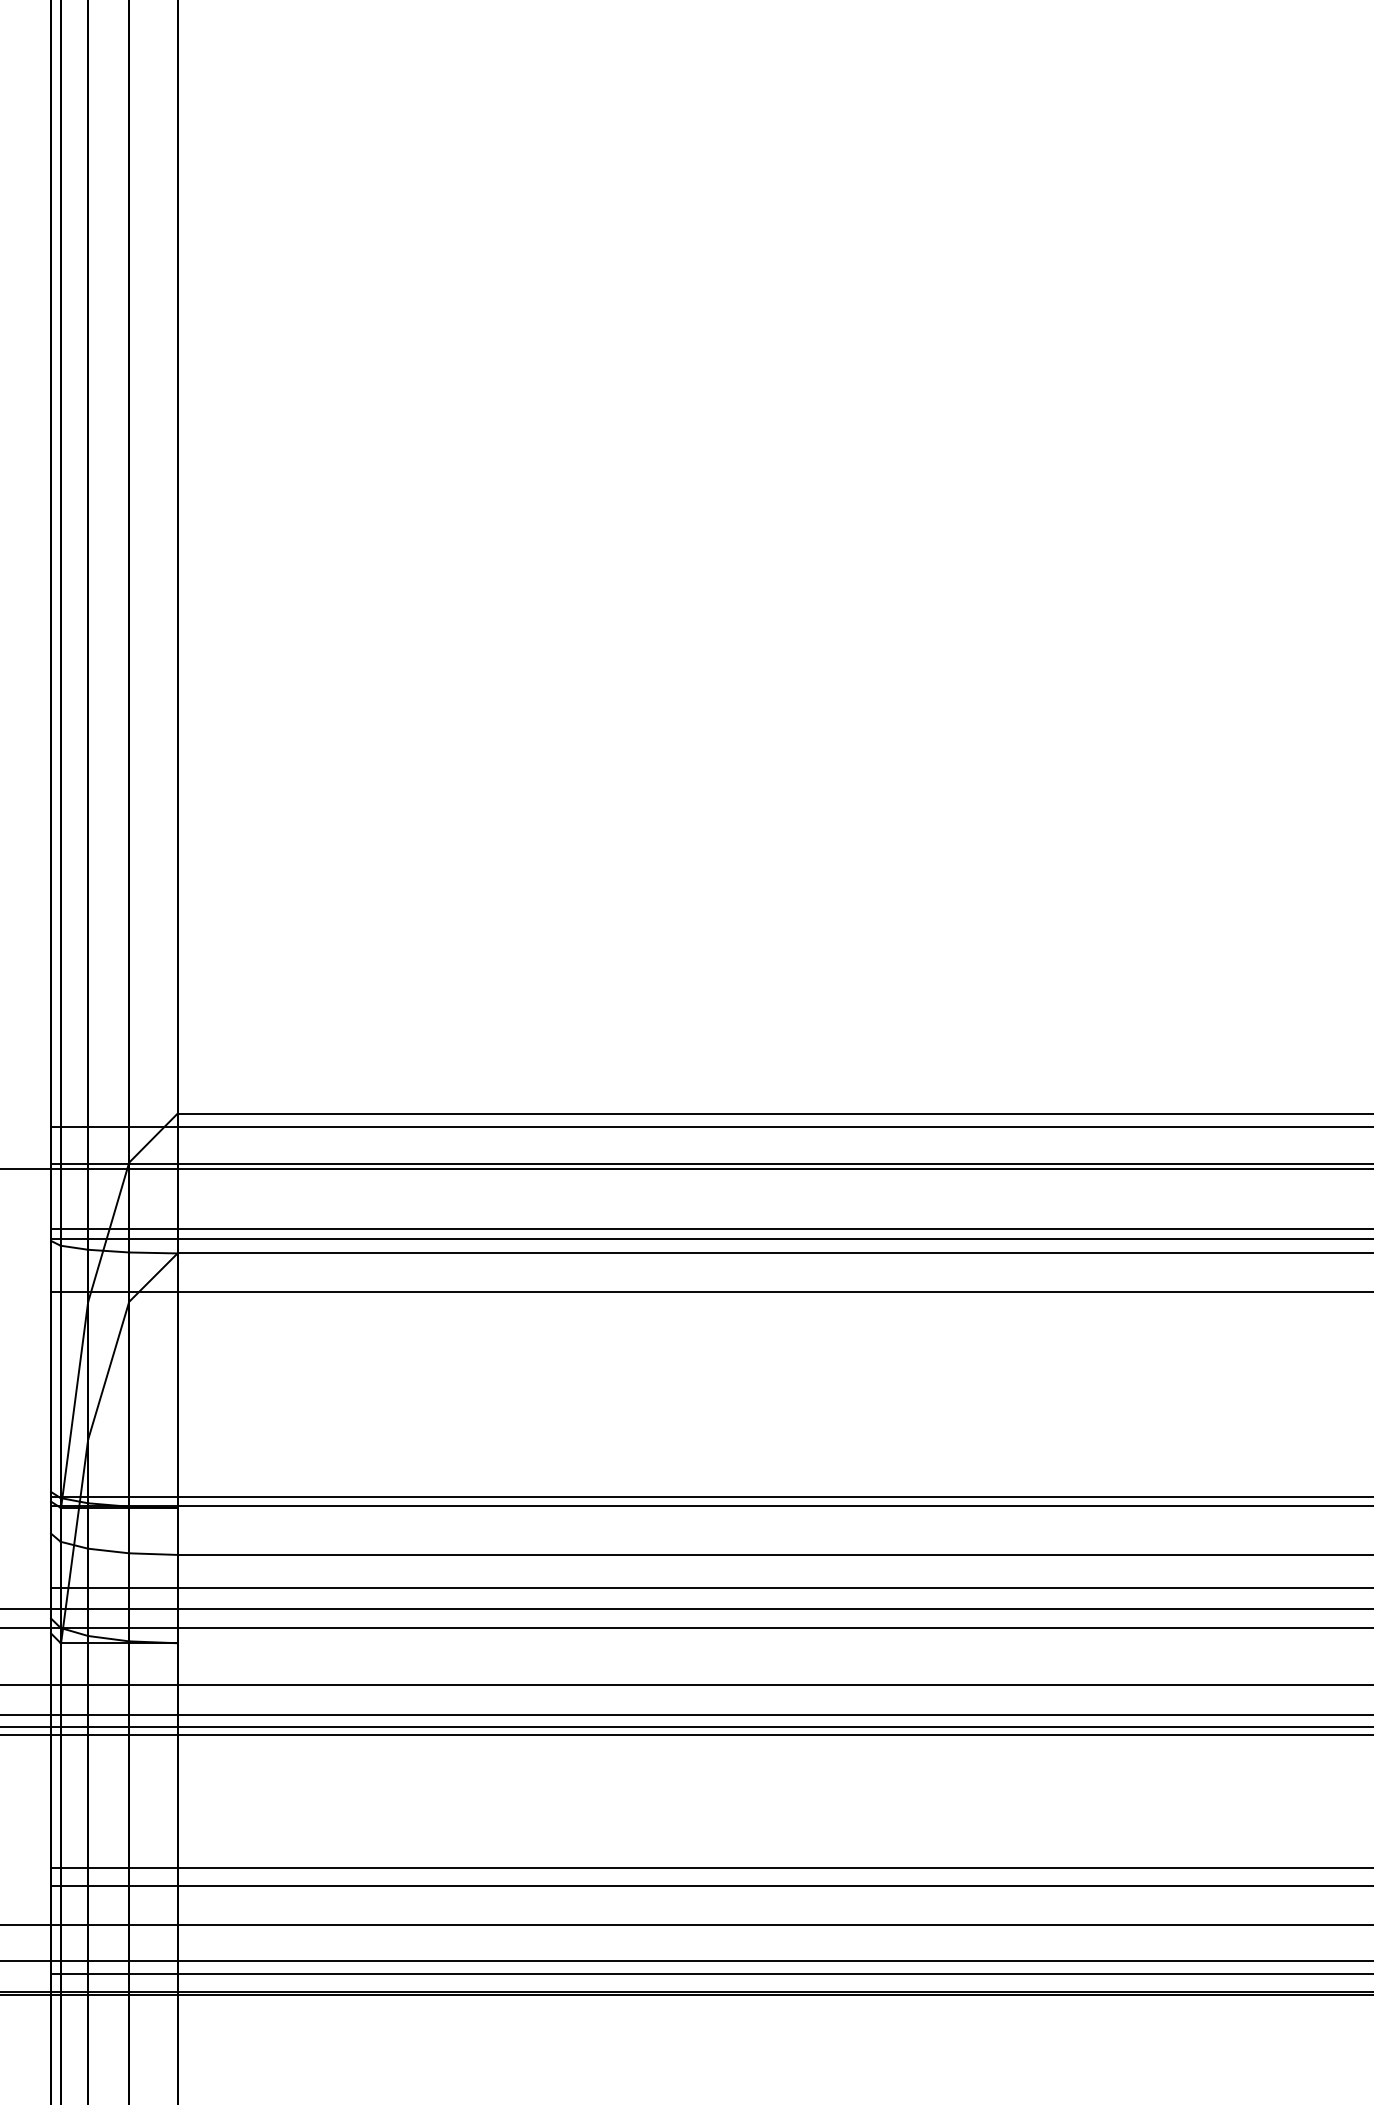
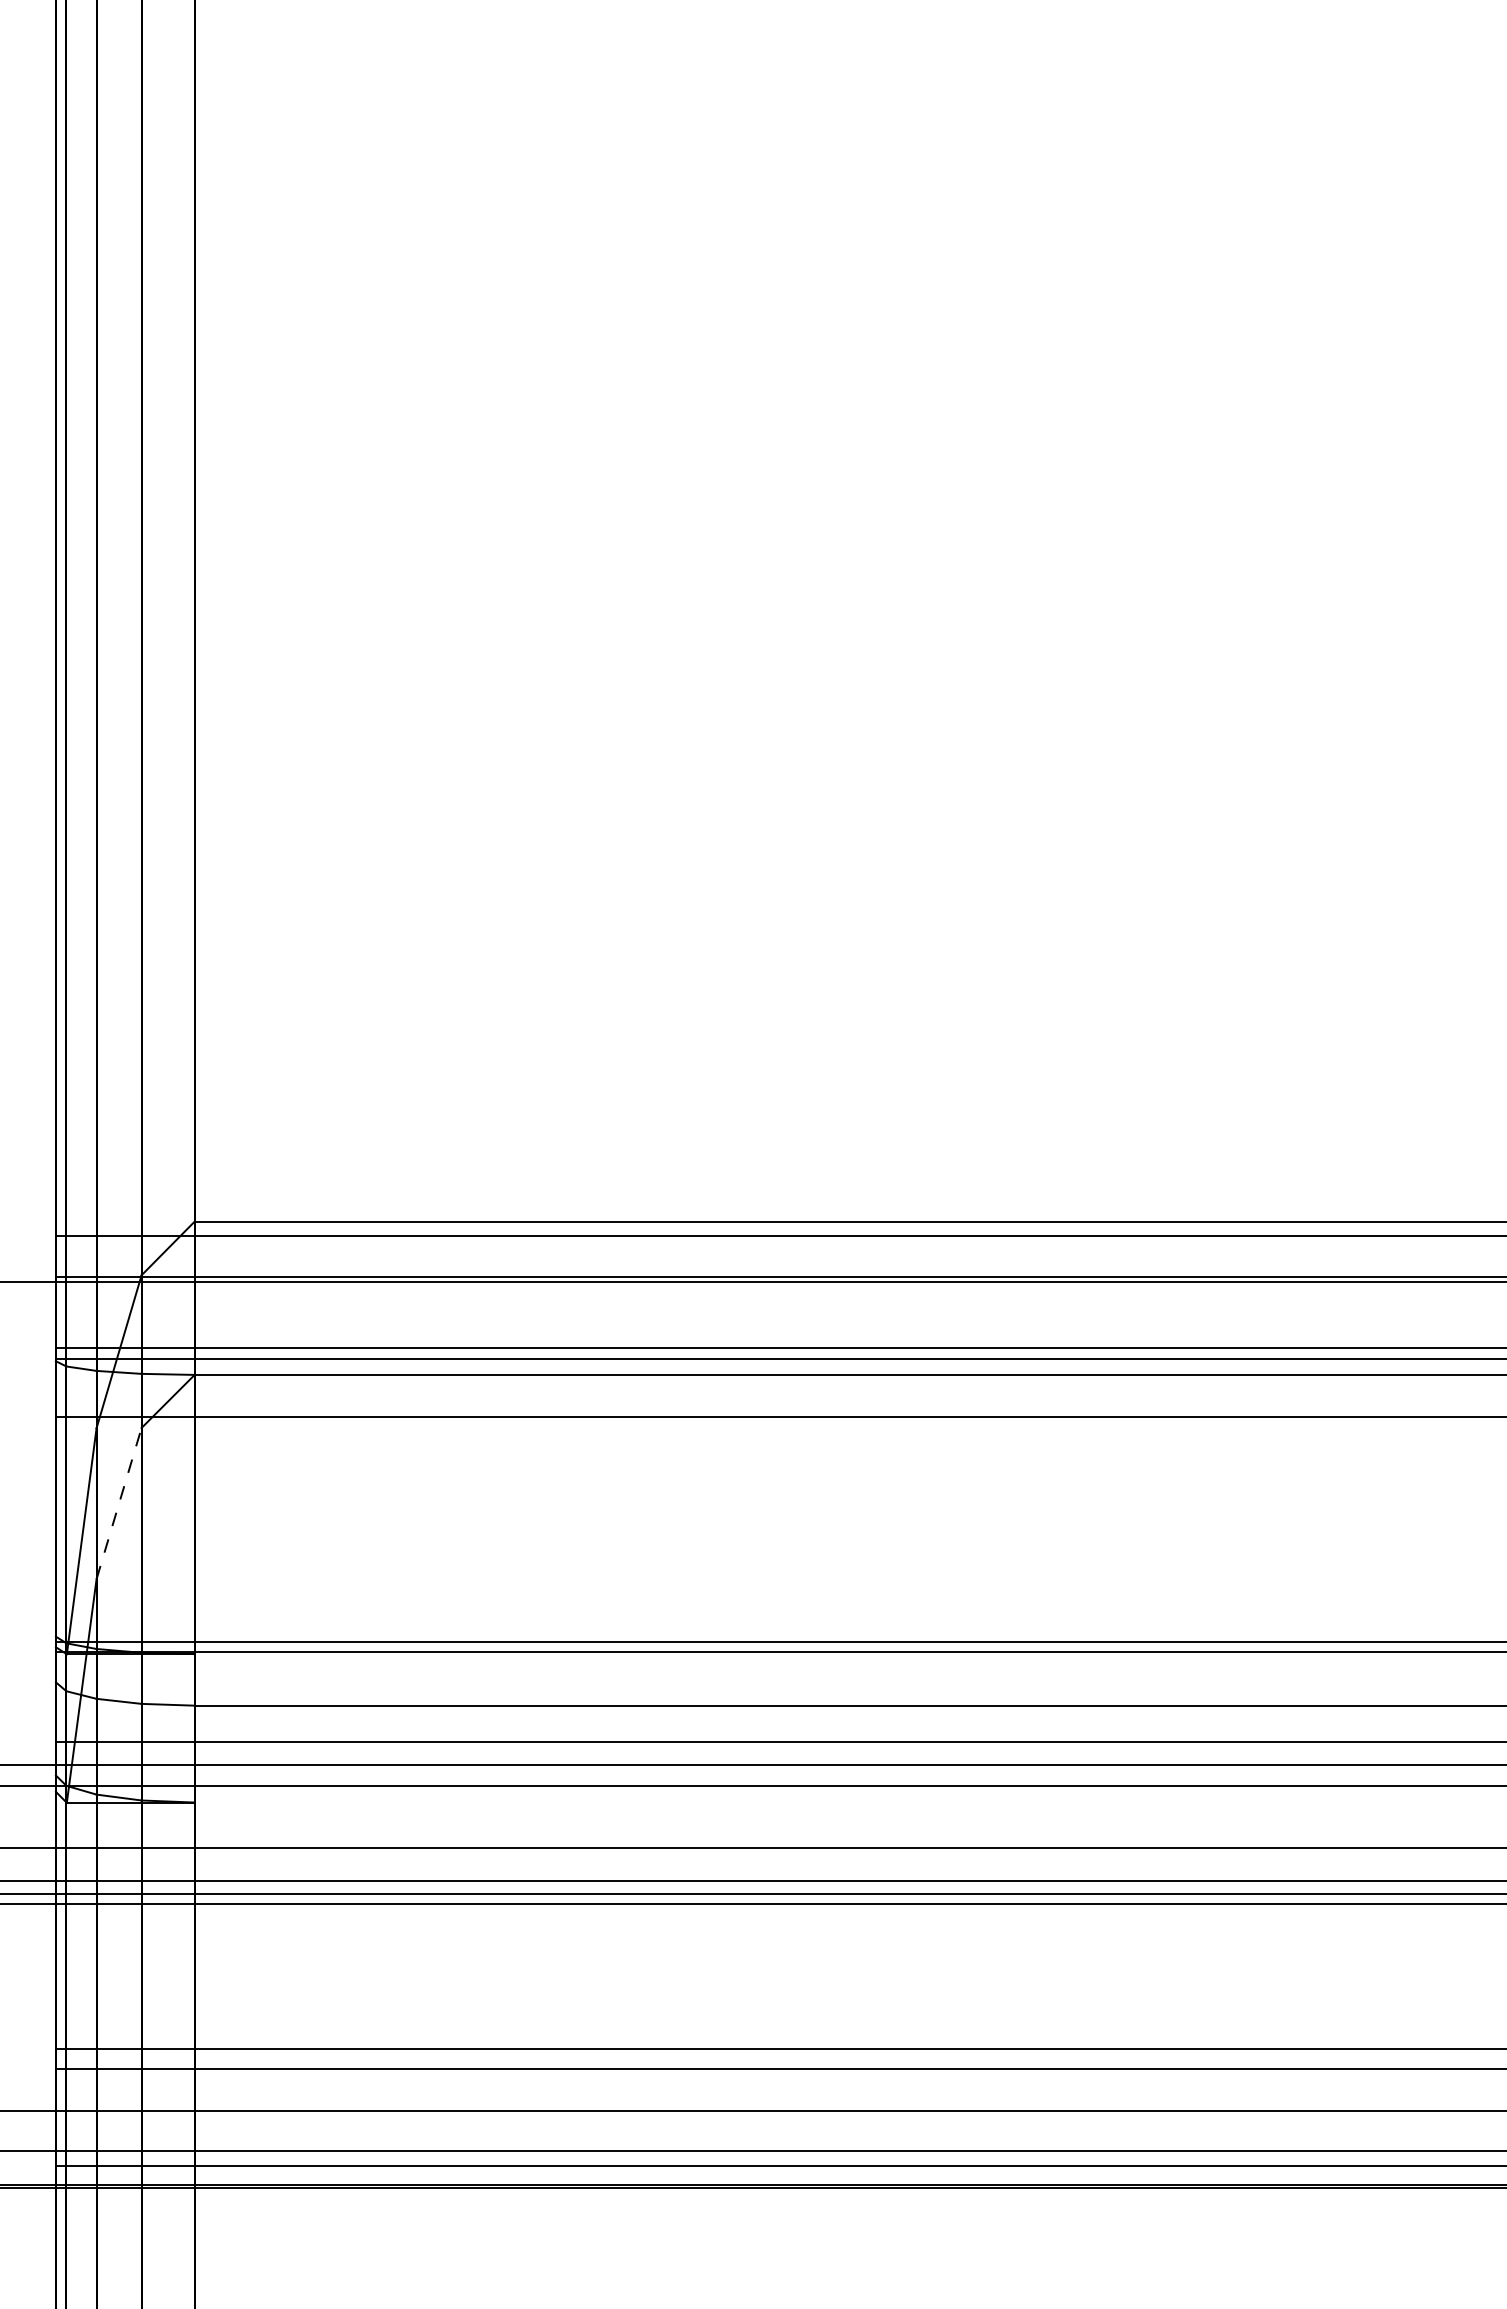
line: (108, 1370) -> (118, 1503), solid -> dashed

